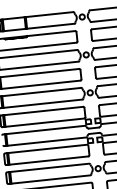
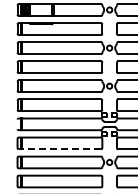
line: (46, 160) -> (59, 149), solid -> dashed

